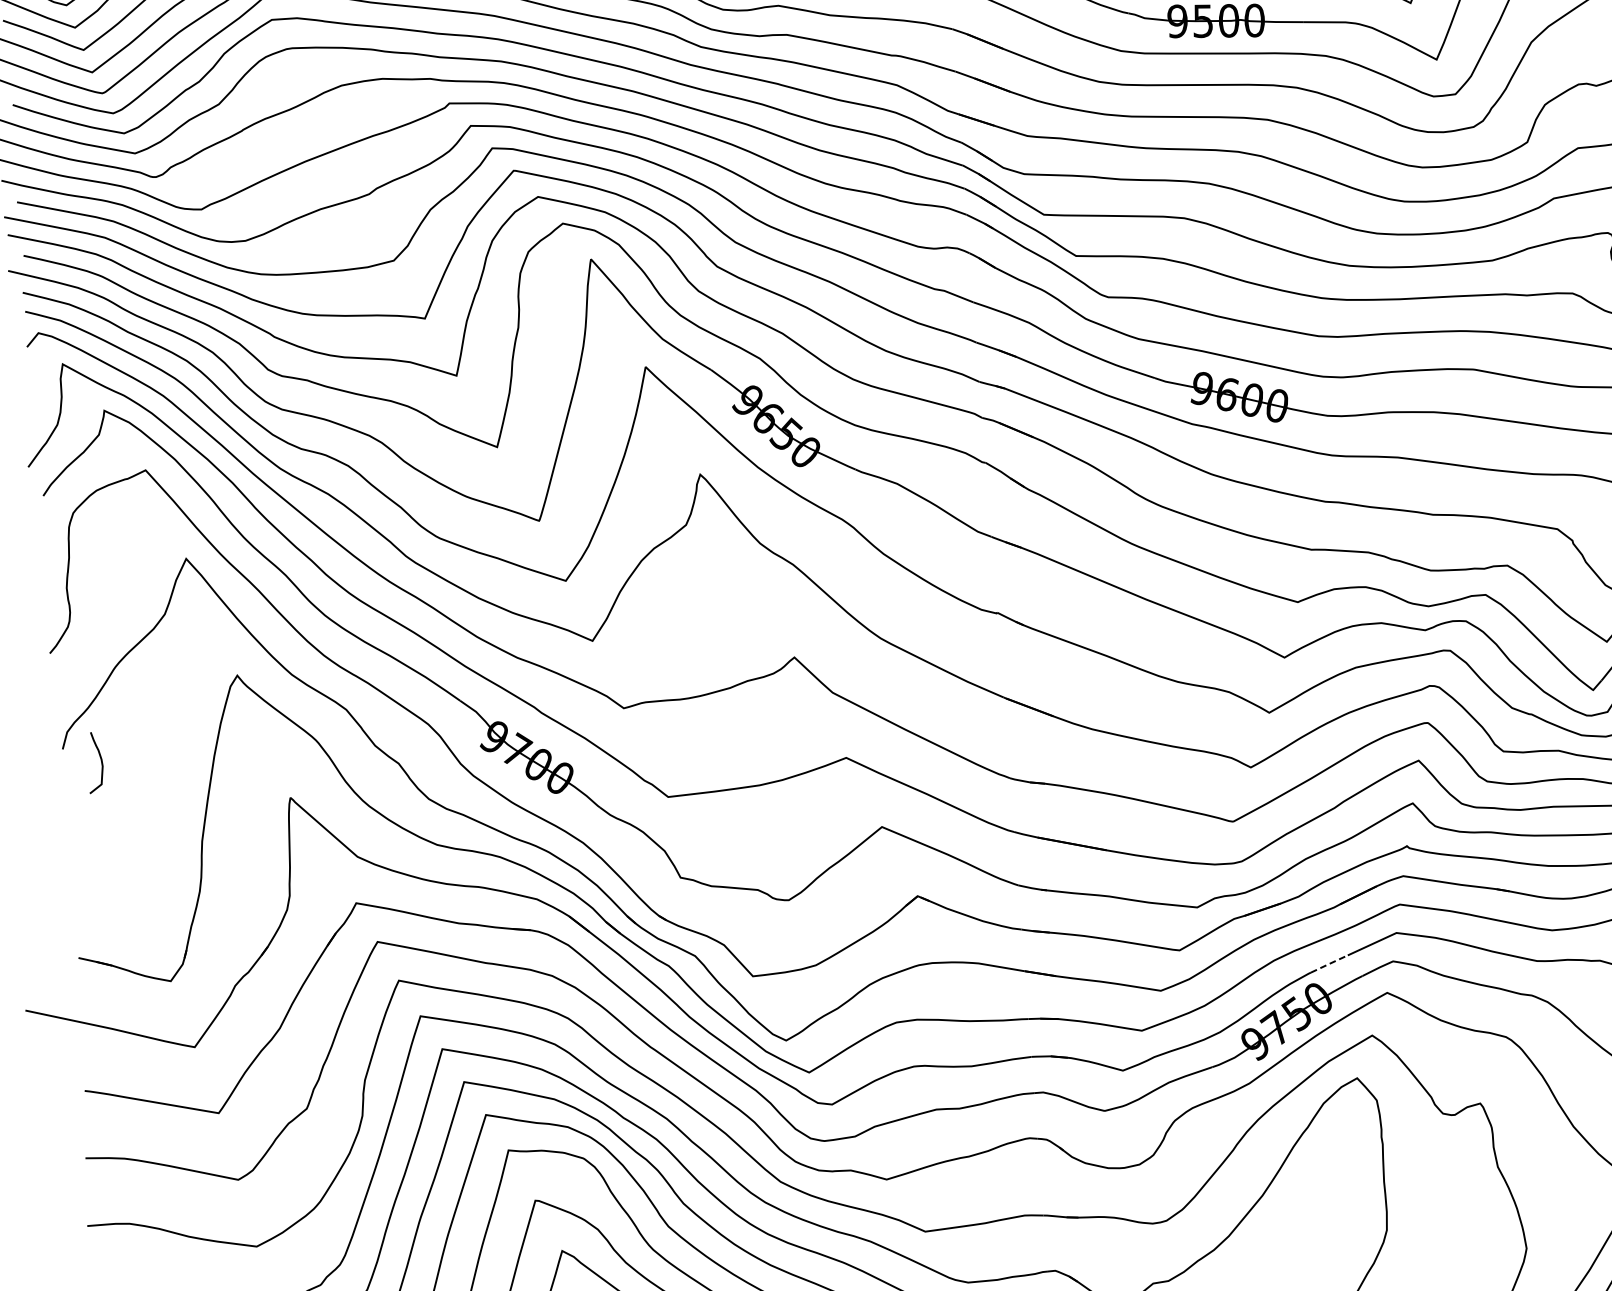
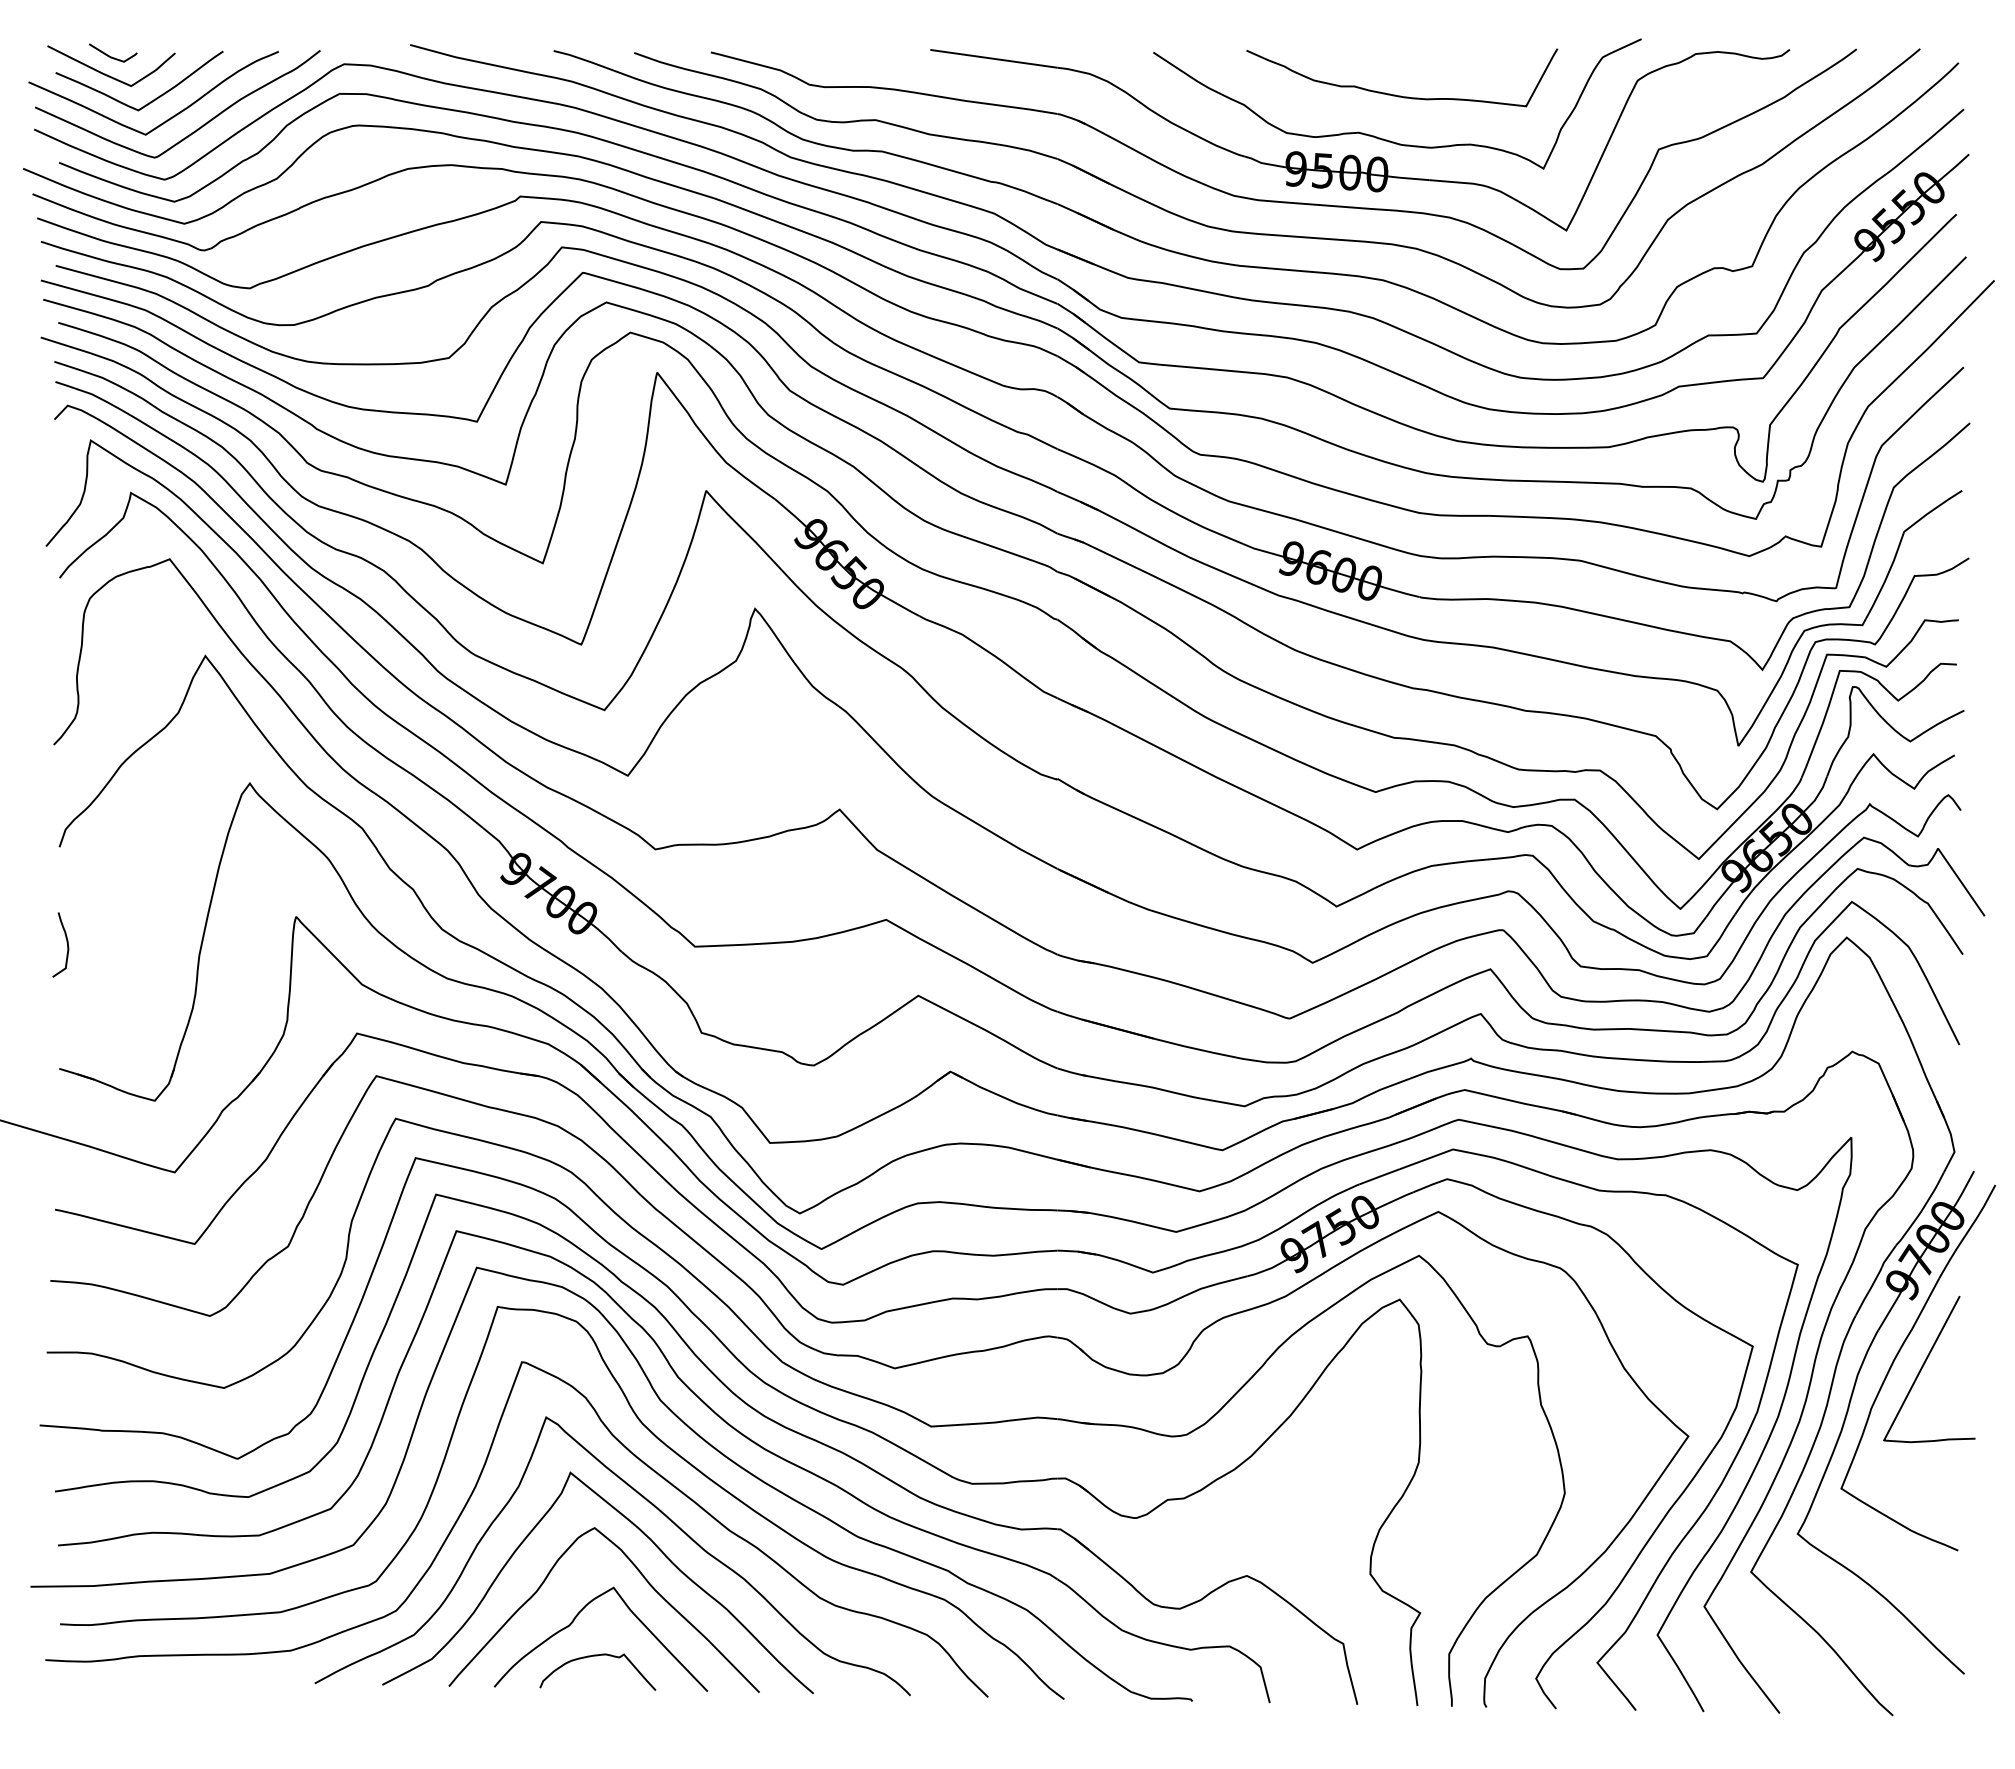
curve: (100, 760) -> (66, 942), moved
line: (1330, 963) -> (1380, 1176), dashed -> solid

